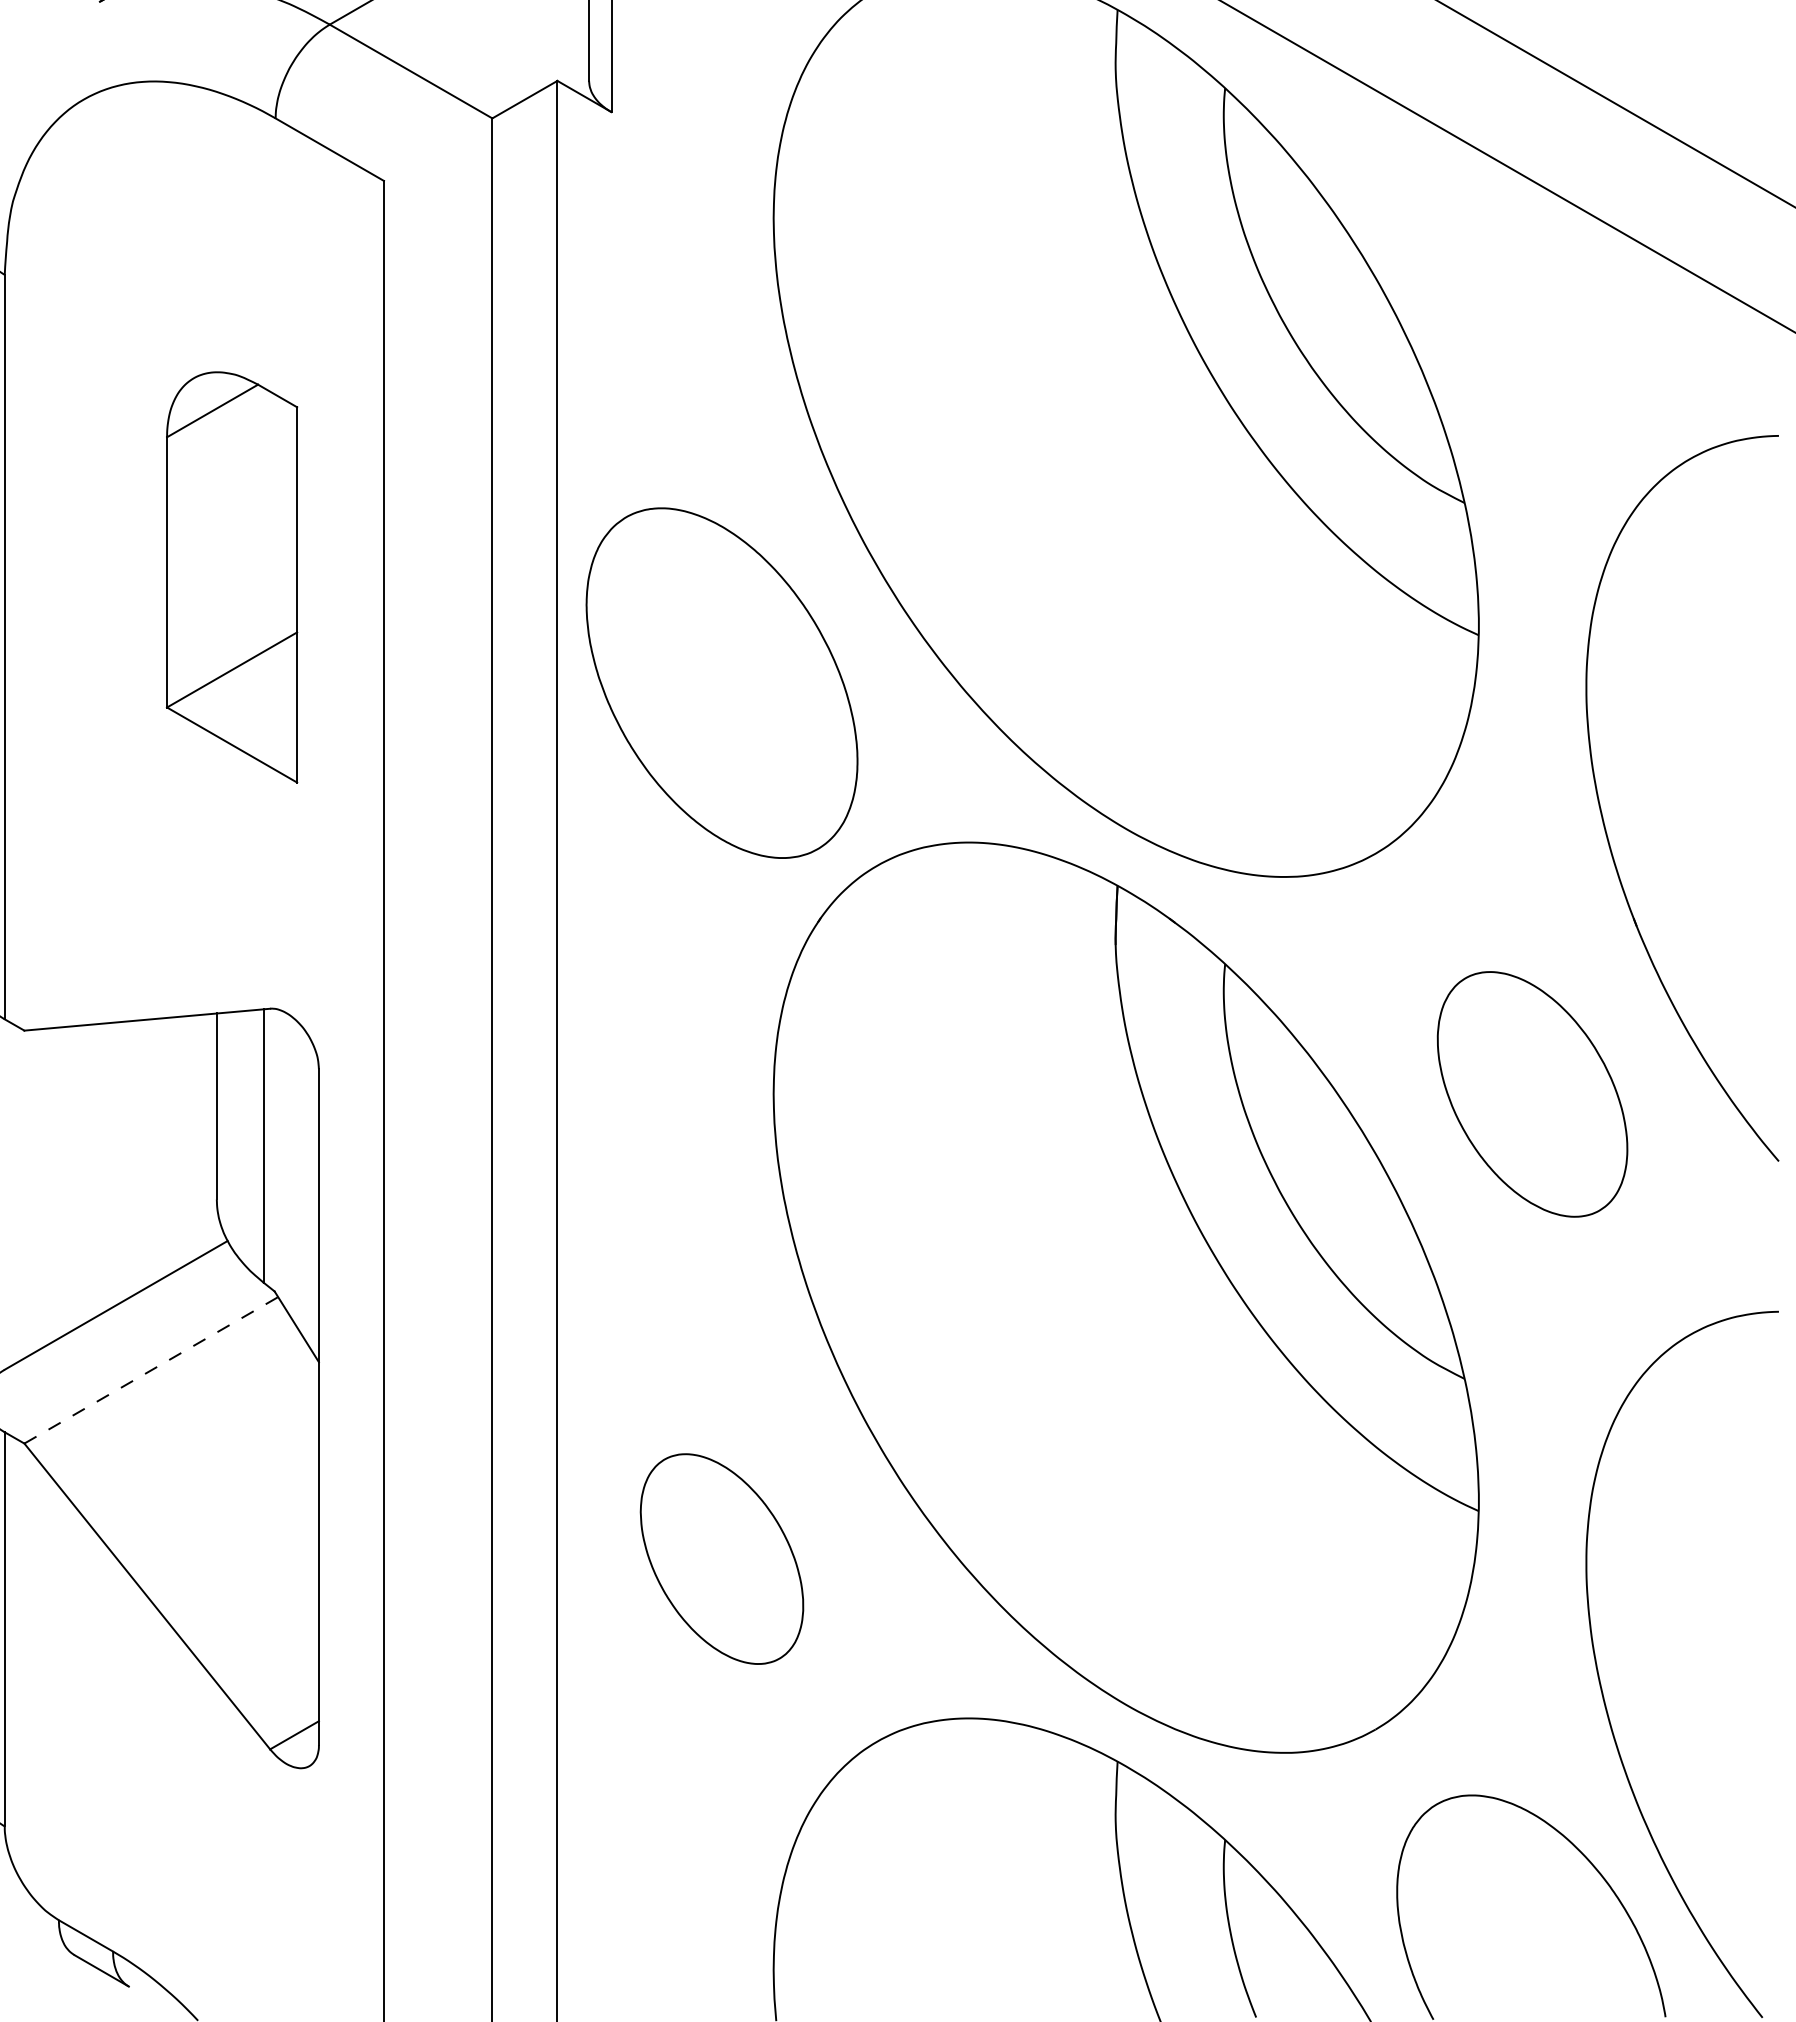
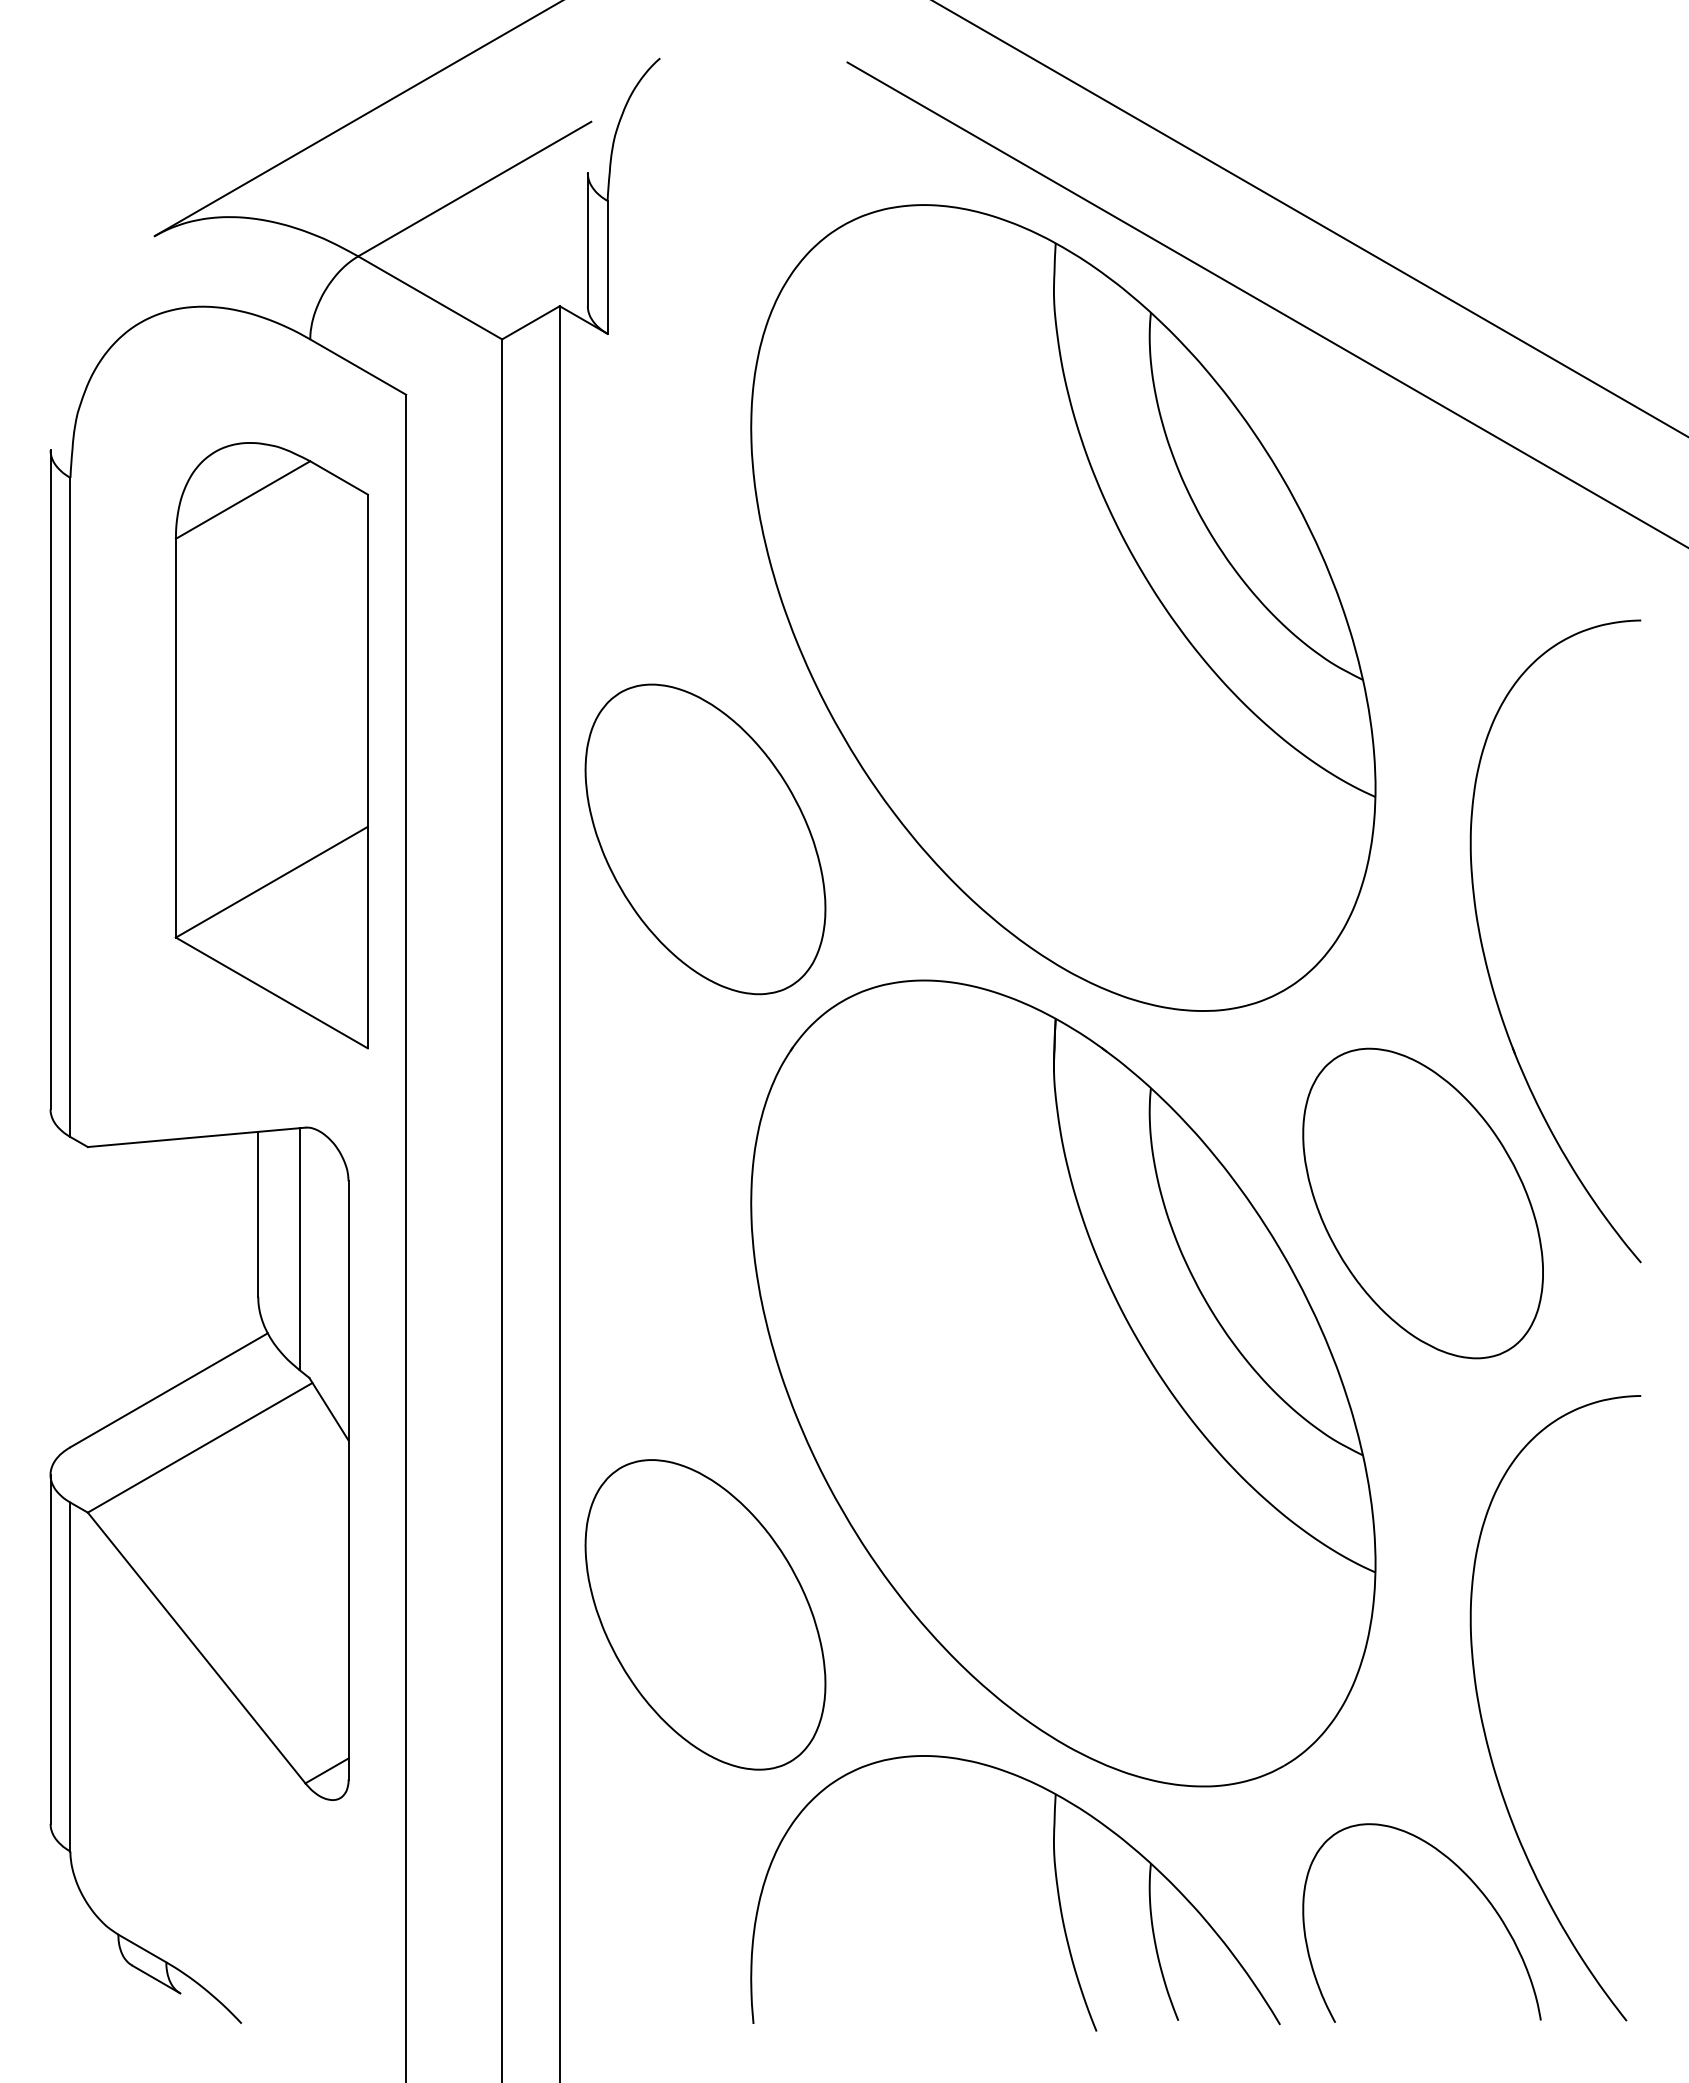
part: (231, 577) -> (271, 745), size x1.67
part: (1531, 1094) -> (1422, 1203), size x1.43
line: (151, 1370) -> (200, 1447), dashed -> solid
part: (722, 1558) -> (705, 1614), size x1.67

